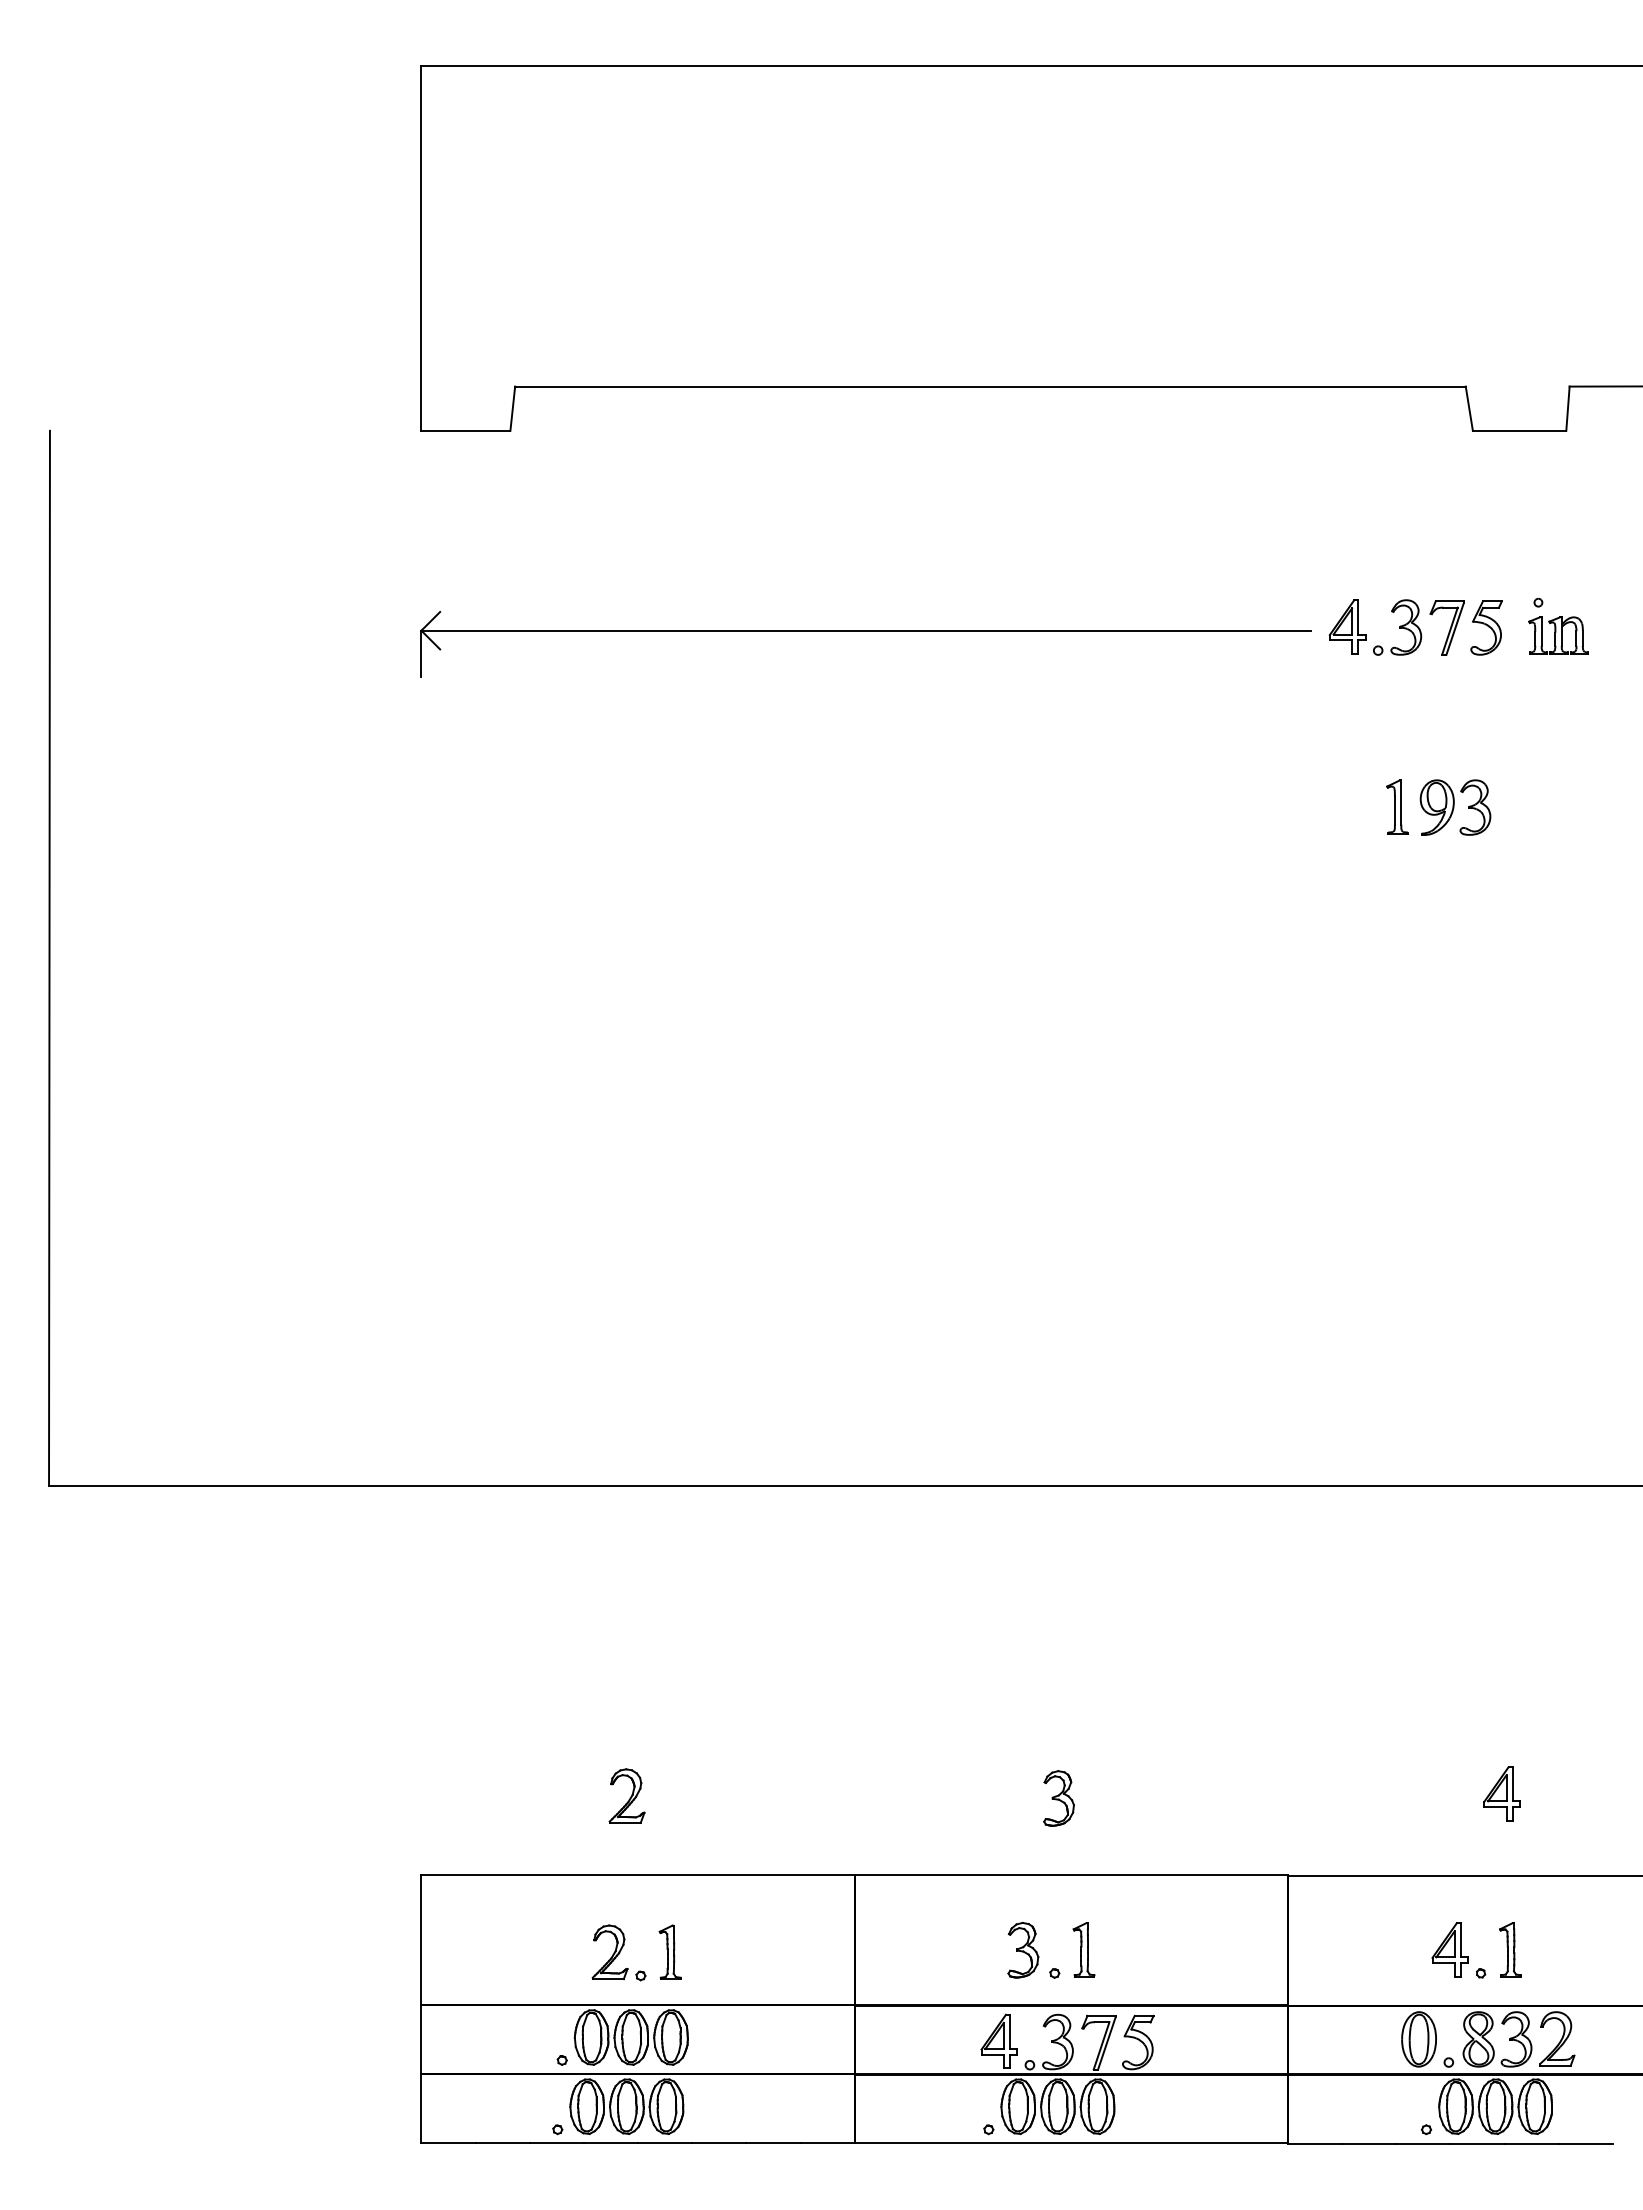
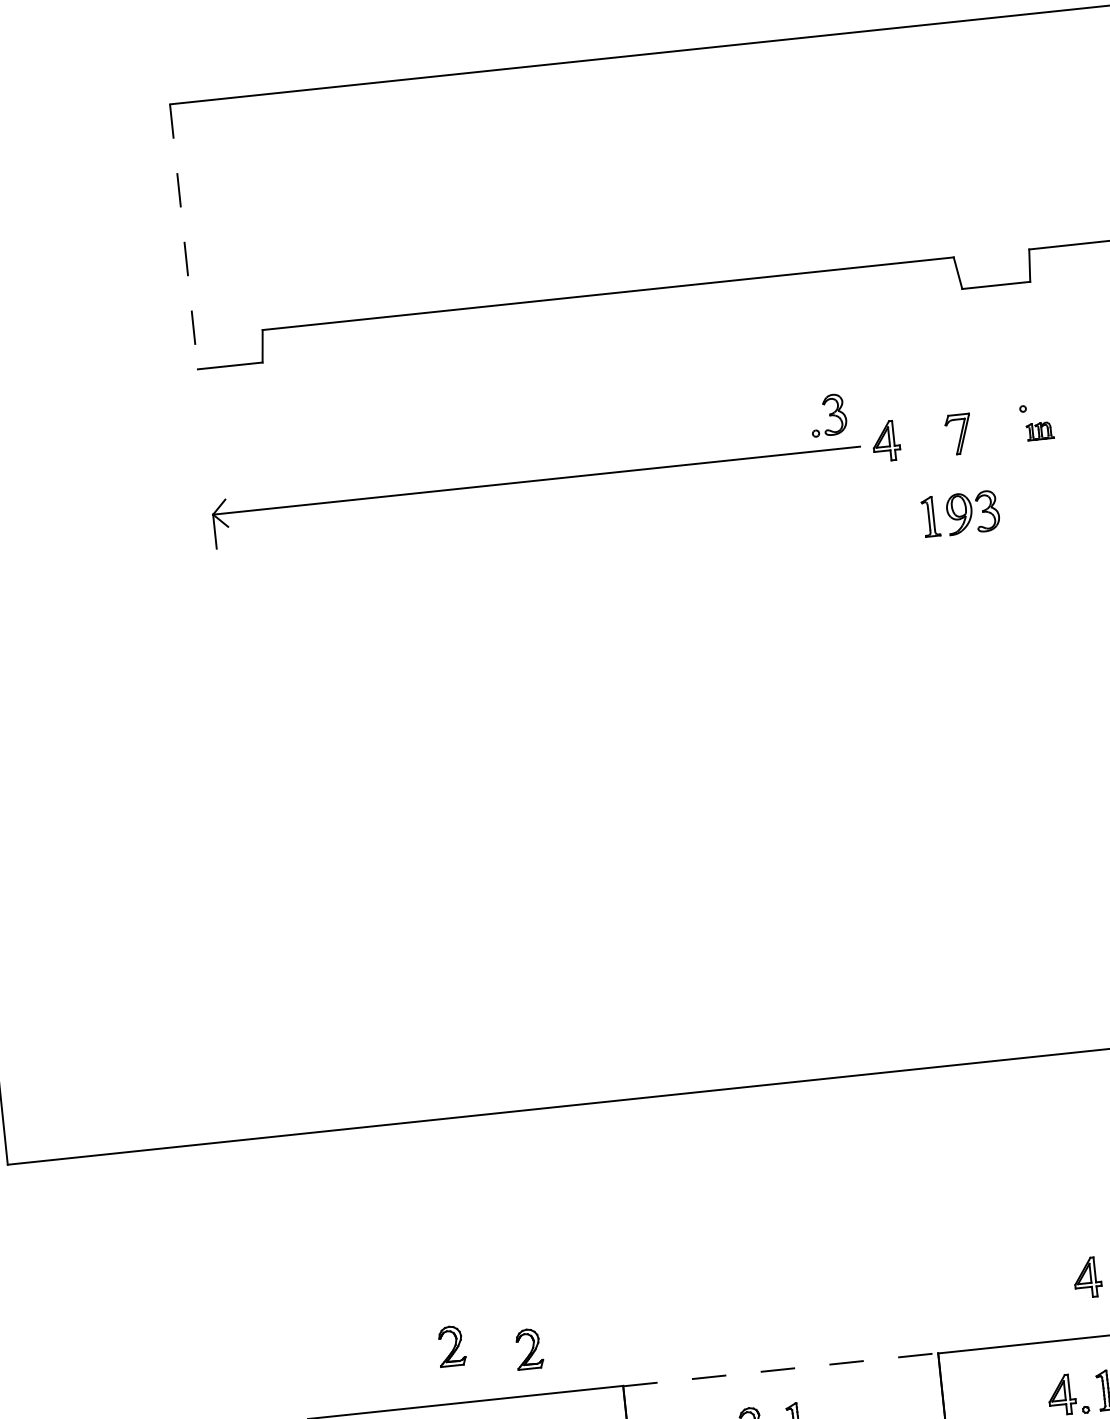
line: (421, 249) -> (184, 237), solid -> dashed
part: (1397, 627) -> (828, 415), moved
part: (1486, 627) -> (987, 430), removed
part: (1558, 635) -> (1040, 431), size x0.6
part: (1397, 806) -> (930, 516), moved
part: (1455, 807) -> (973, 512), moved
part: (1058, 1798) -> (765, 1314), removed
part: (731, 1810) -> (528, 1348), added
line: (1071, 1875) -> (780, 1369), solid -> dashed

